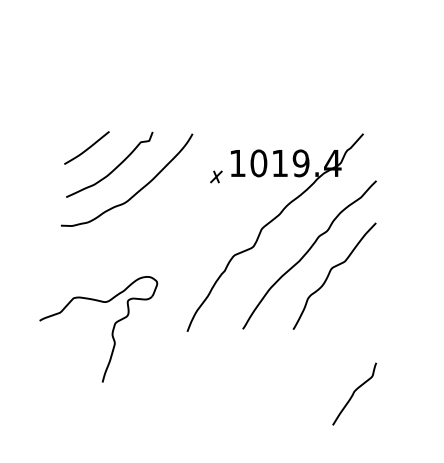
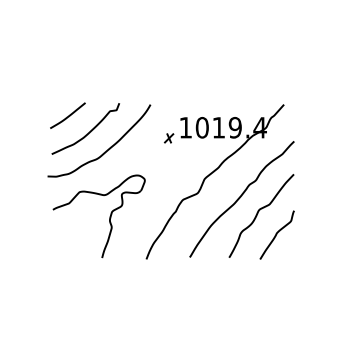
part: (111, 329) -> (109, 216), moved
curve: (353, 393) -> (276, 234), moved

